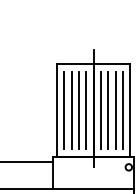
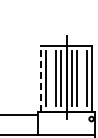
line: (57, 110) -> (40, 78), solid -> dashed
line: (71, 110) -> (50, 78), removed
line: (116, 110) -> (82, 78), removed

